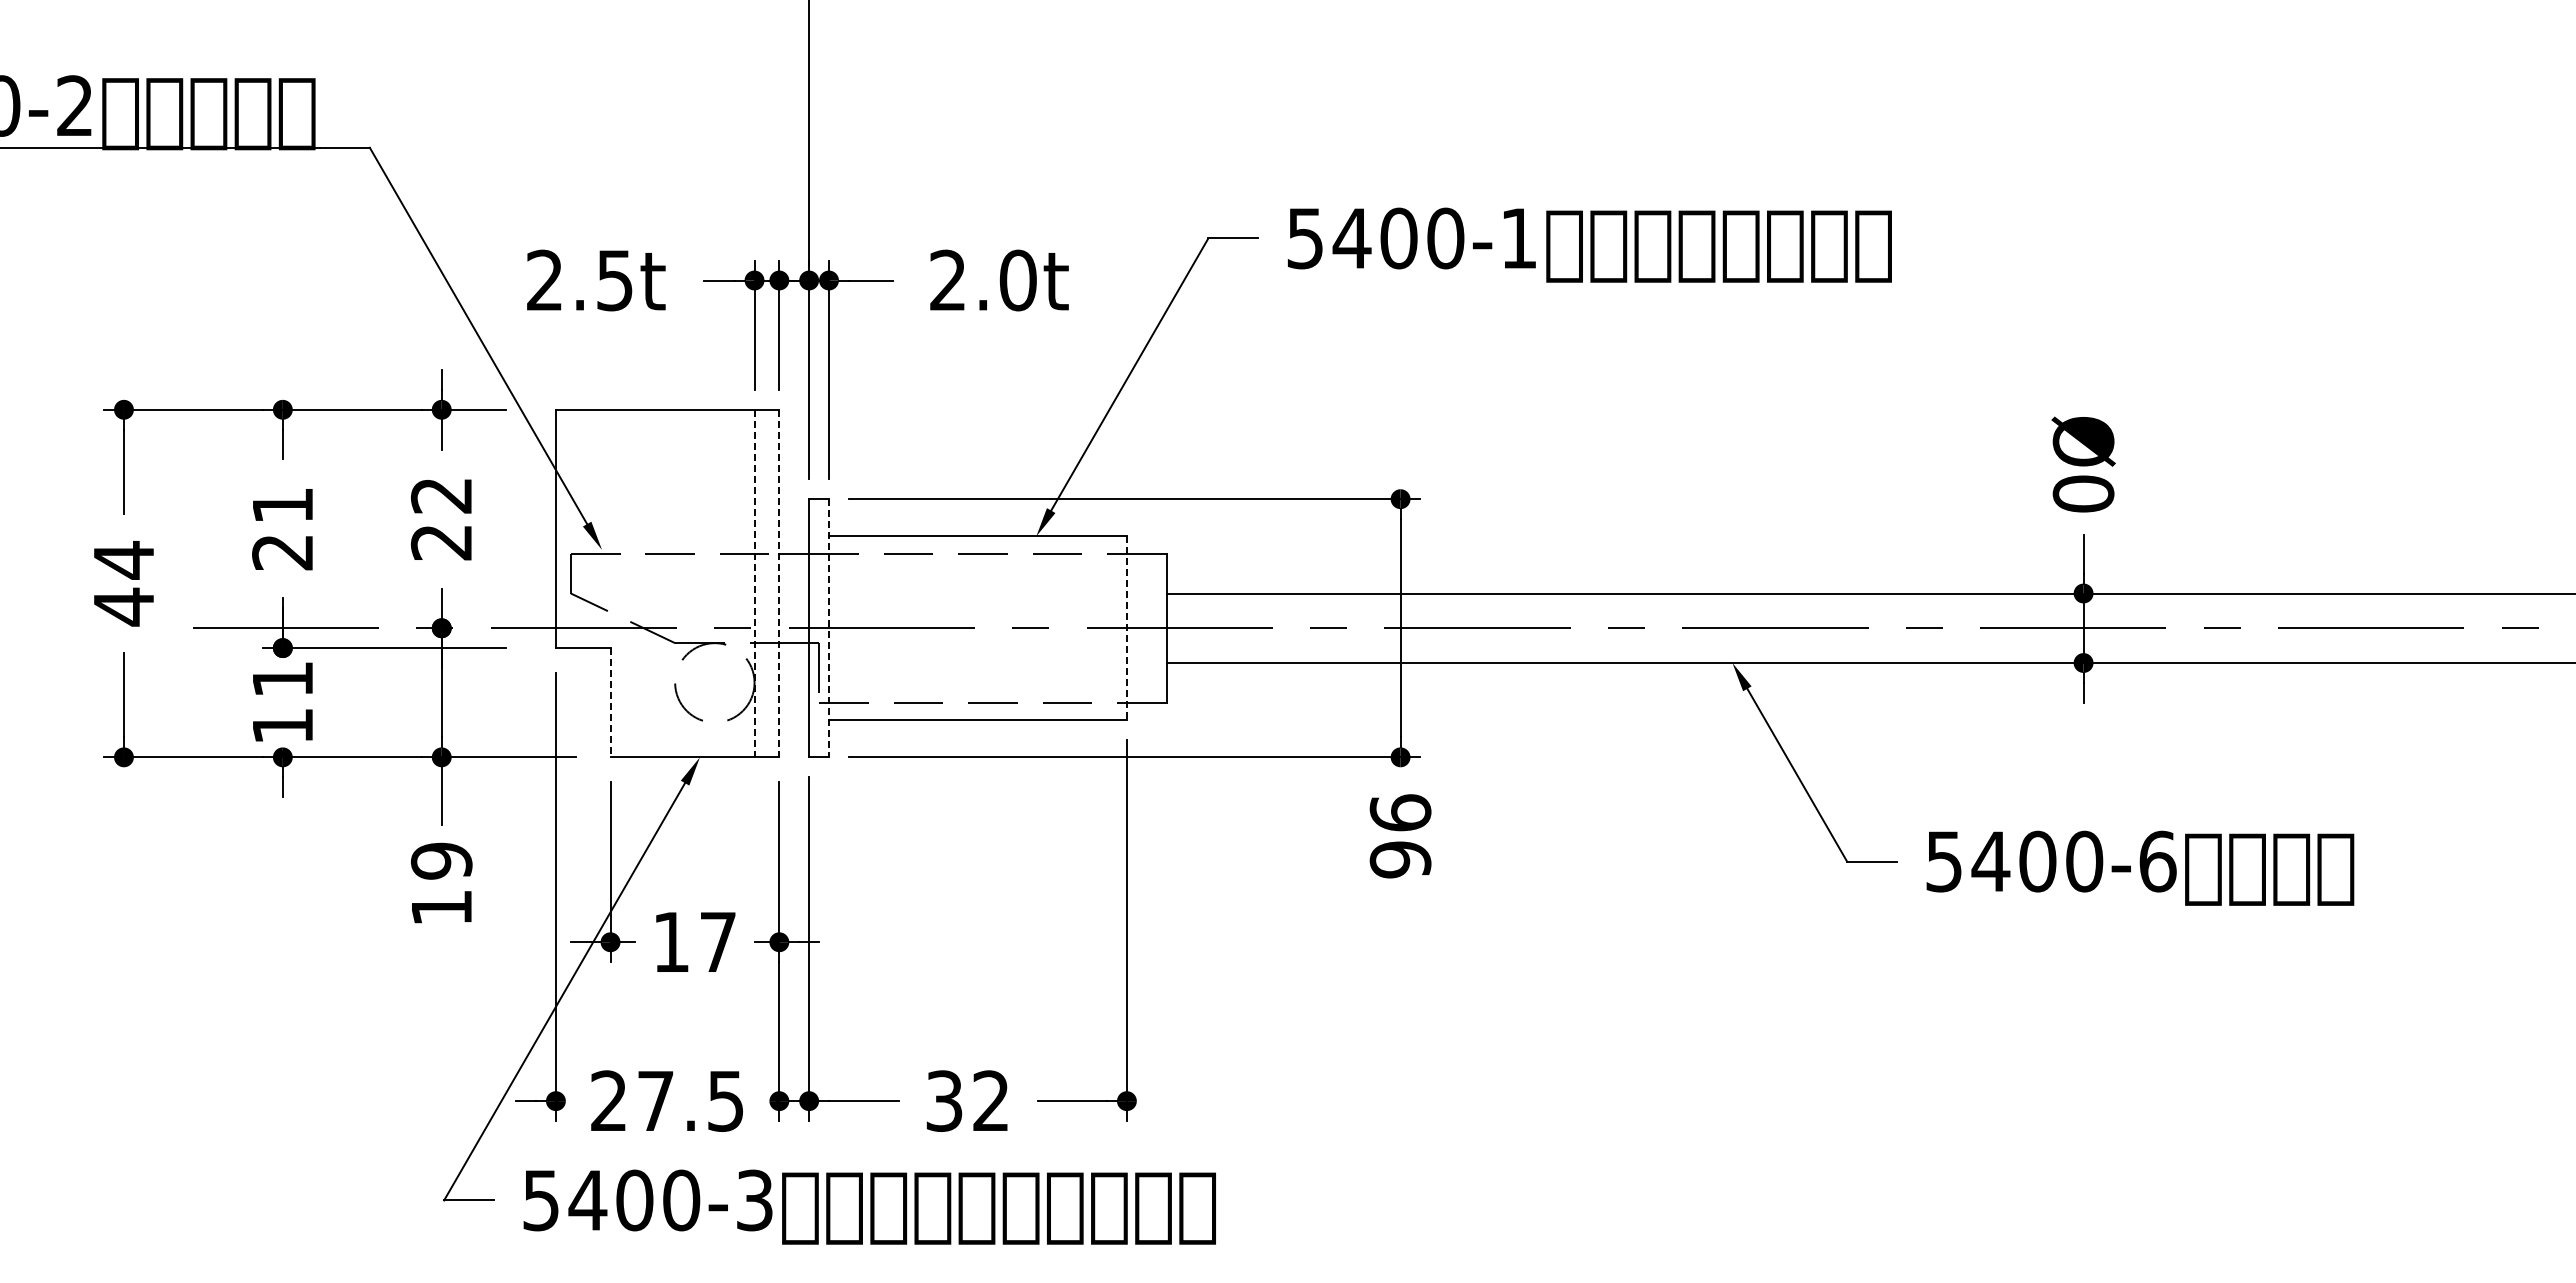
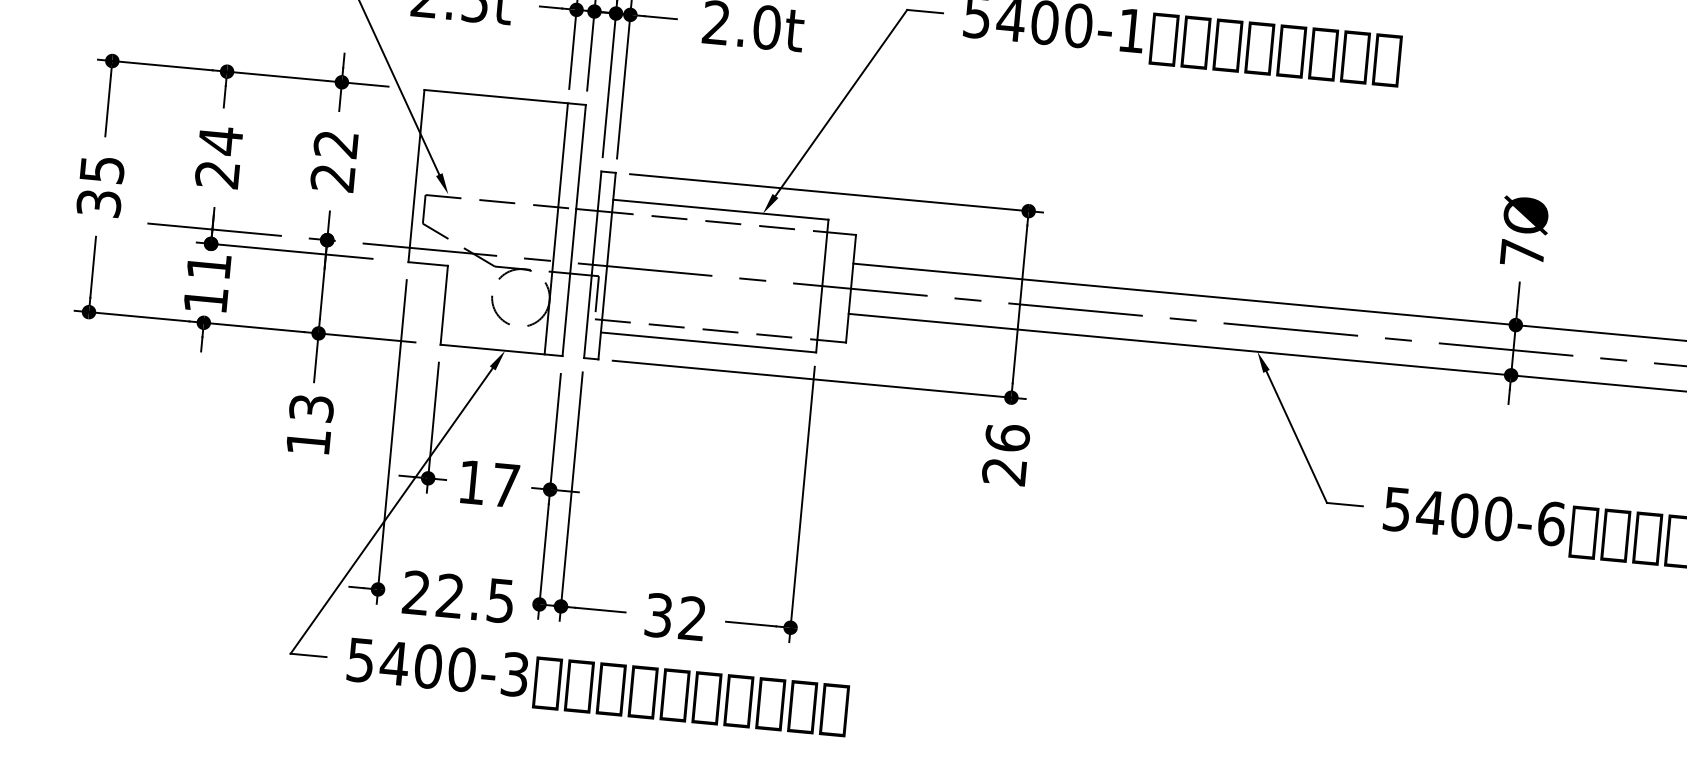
text: (2083, 493) -> (1522, 252), 0Ø -> 7Ø
text: (282, 505) -> (220, 140), 21 -> 24
text: (123, 583) -> (100, 186), 44 -> 35
line: (754, 583) -> (556, 228), dashed -> solid
line: (779, 583) -> (574, 230), dashed -> solid
line: (829, 628) -> (607, 266), dashed -> solid
line: (1126, 628) -> (821, 286), dashed -> solid
line: (610, 702) -> (444, 305), dashed -> solid
text: (1400, 859) -> (1004, 471), 96 -> 26
text: (441, 860) -> (311, 407), 19 -> 13
text: (655, 1100) -> (450, 595), 27.5 -> 22.5

